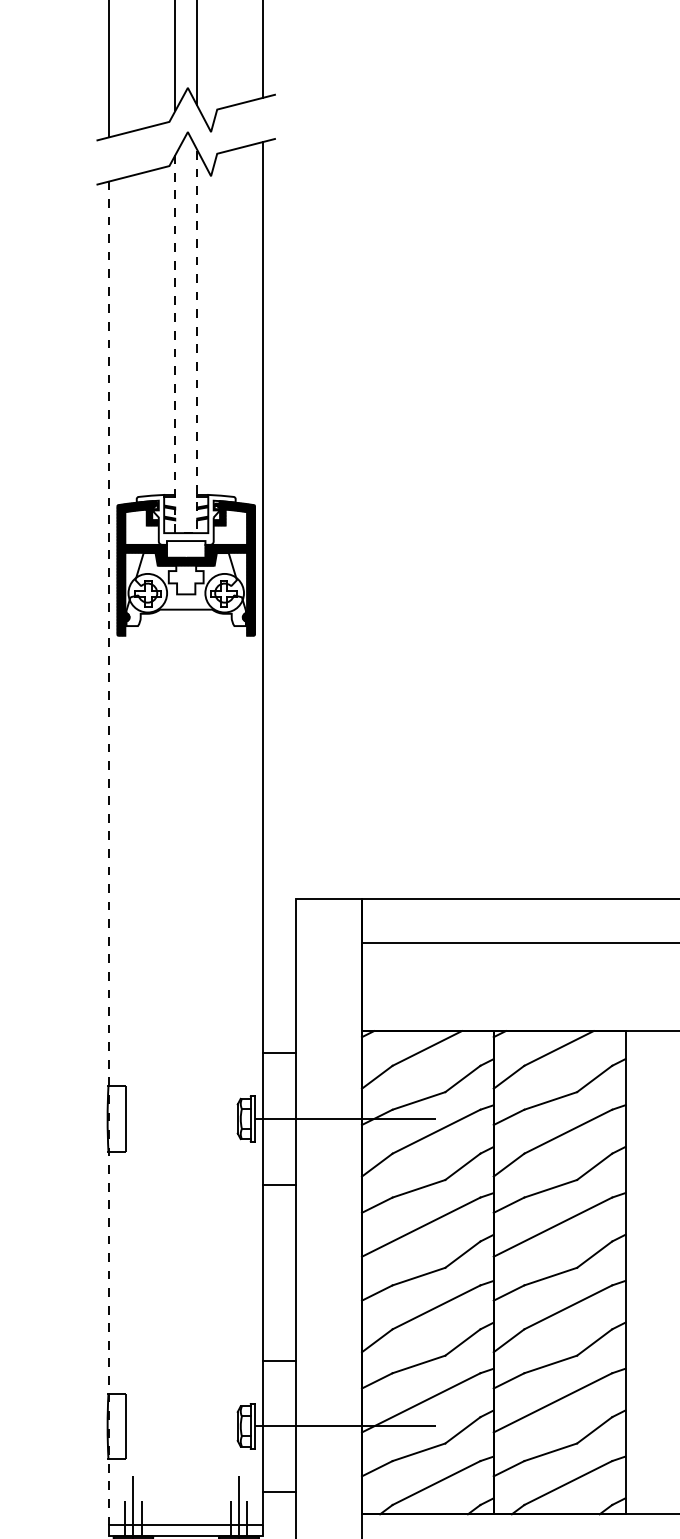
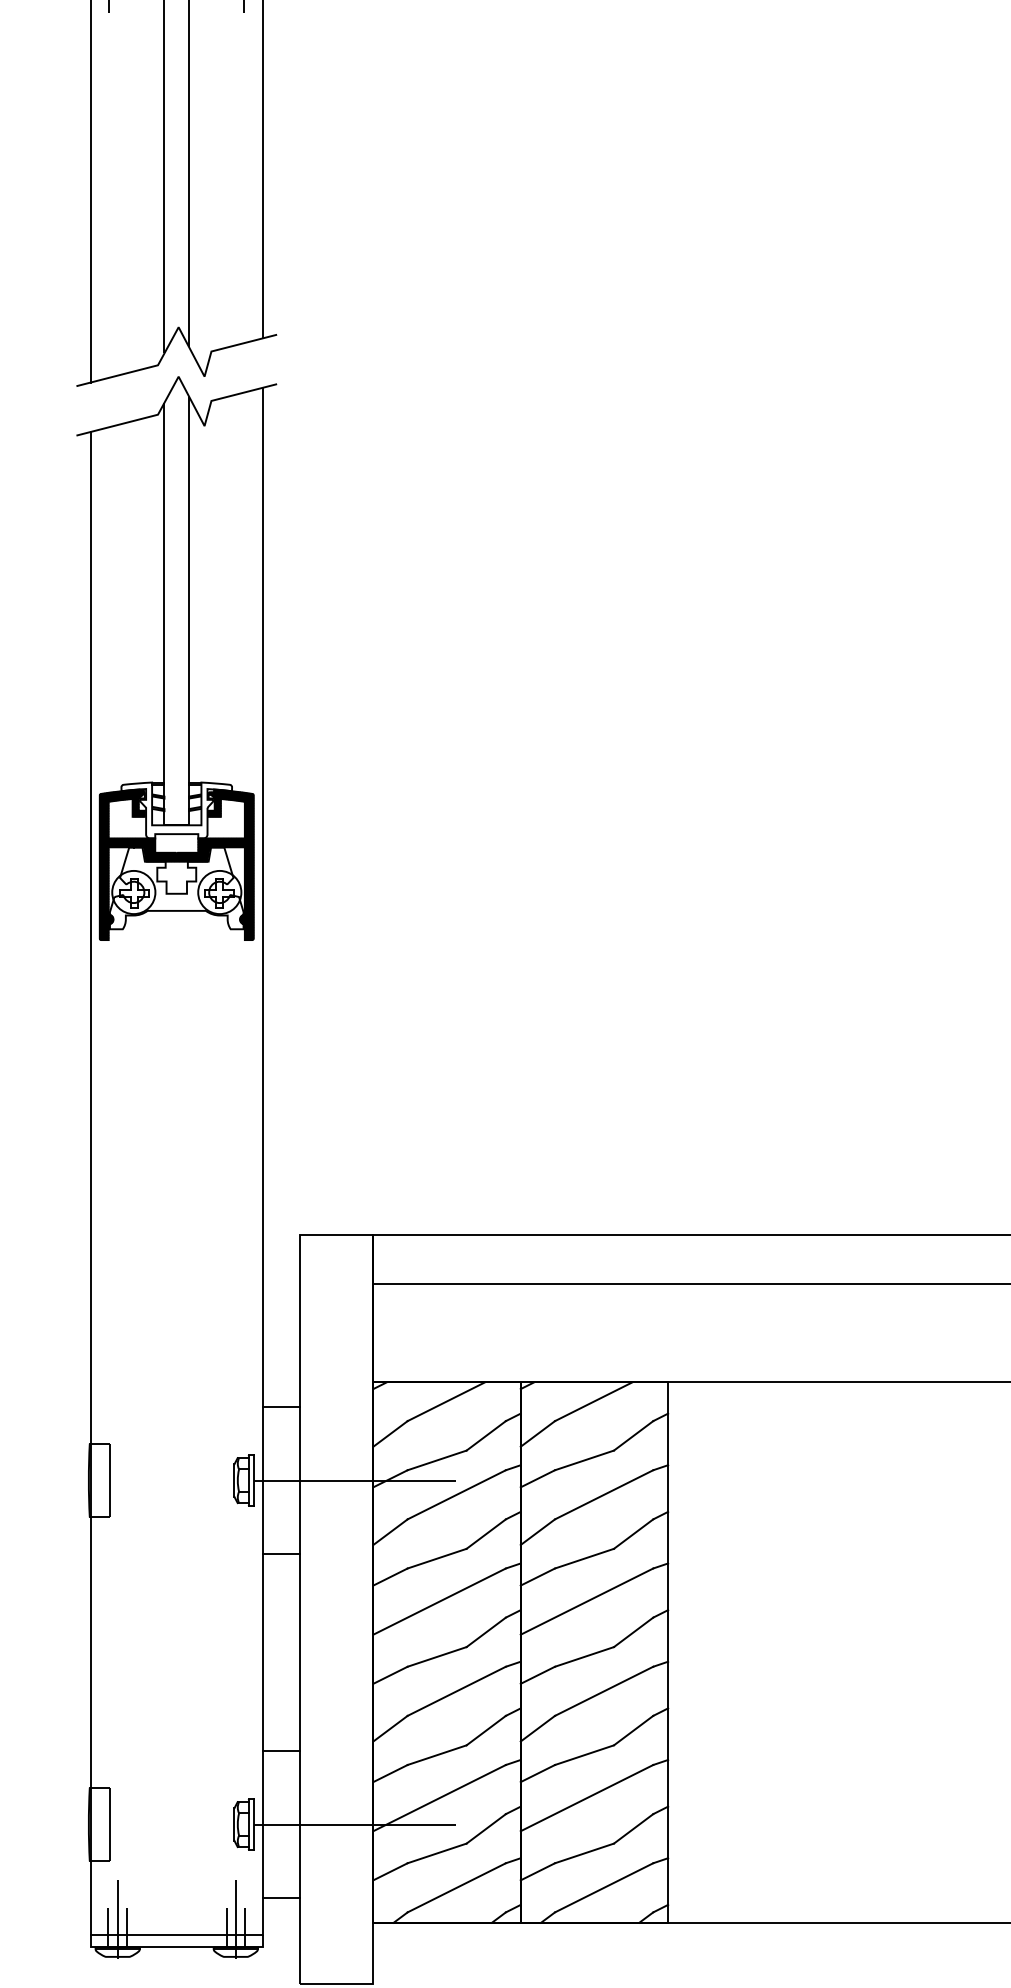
line: (189, 533) -> (180, 825), dashed -> solid
line: (109, 853) -> (90, 1183), dashed -> solid

